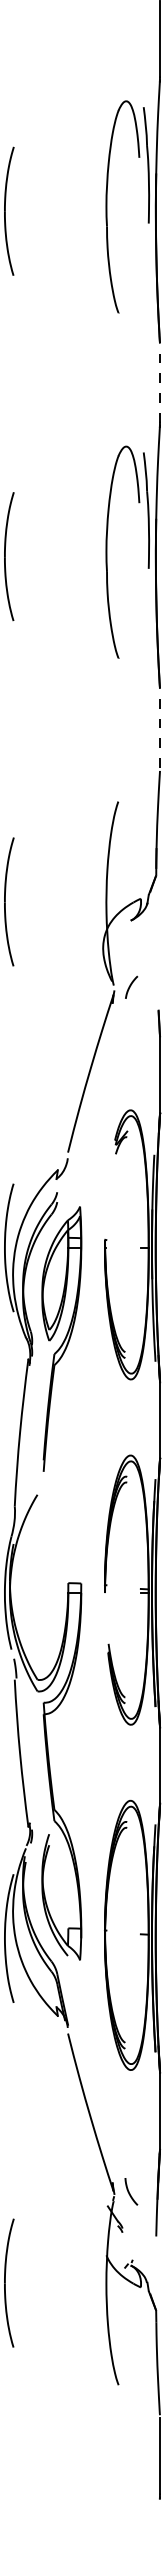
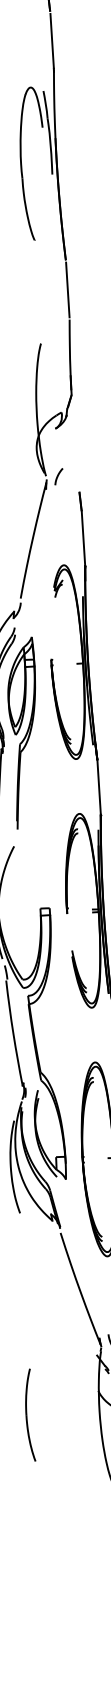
line: (160, 384) -> (52, 41), dashed -> solid
line: (160, 729) -> (68, 289), dashed -> solid

